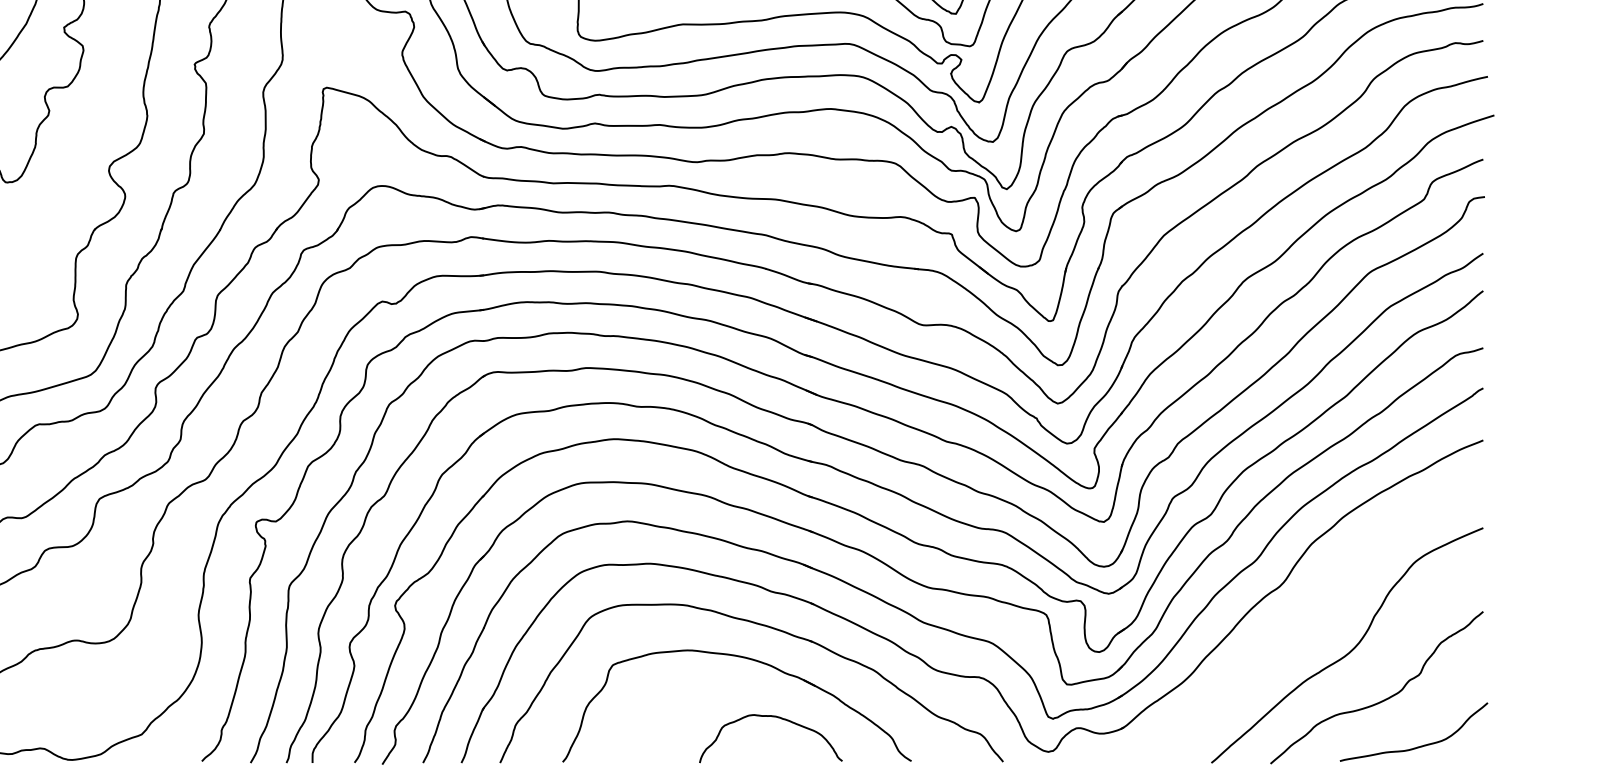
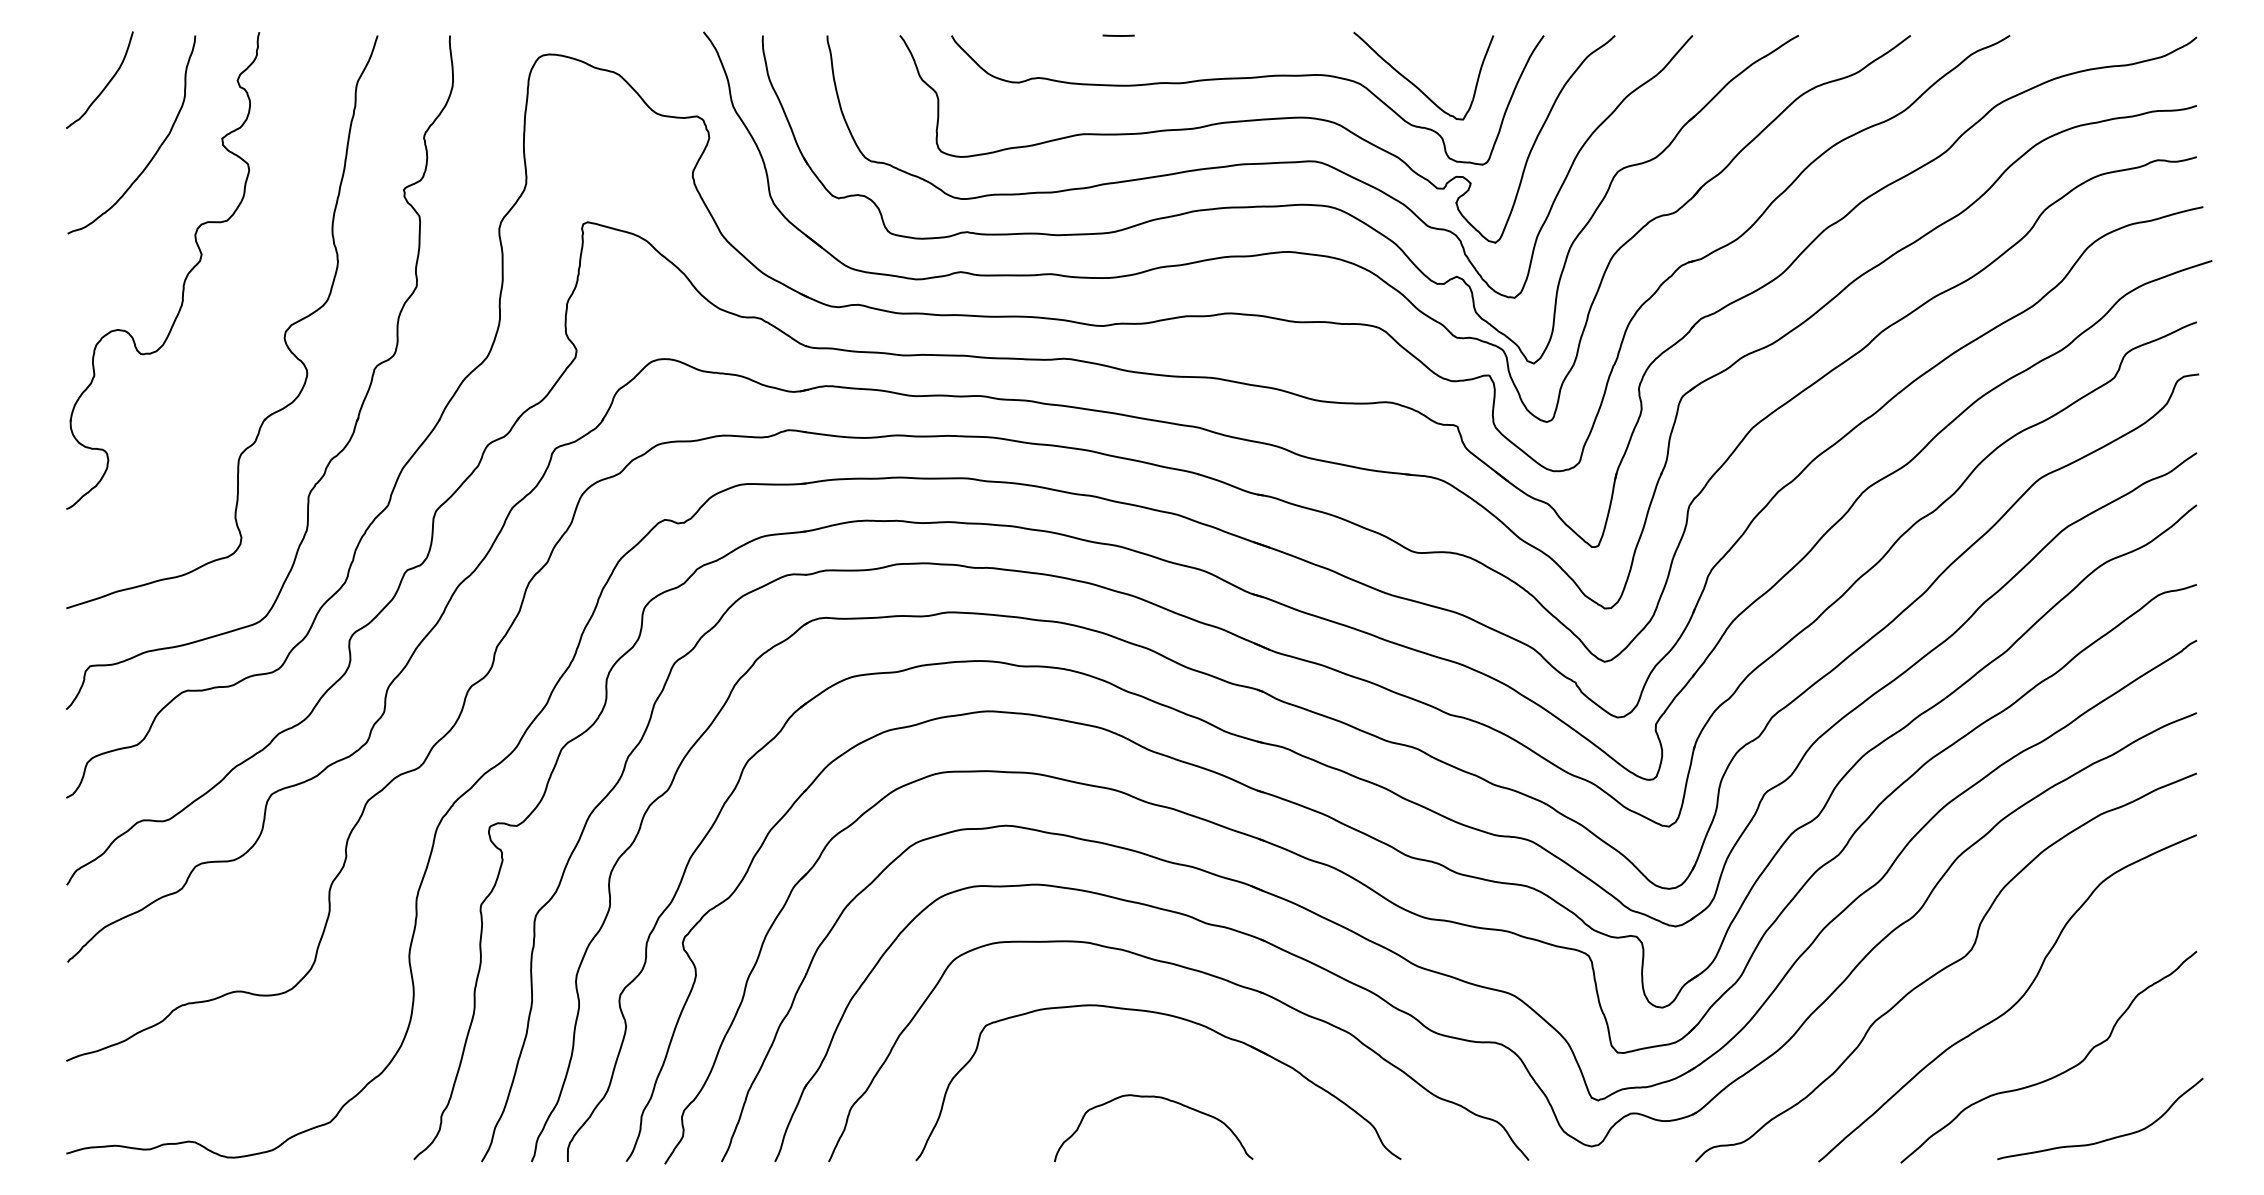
curve: (1302, 623) -> (1945, 967), added
curve: (774, 717) -> (1158, 1098), moved

